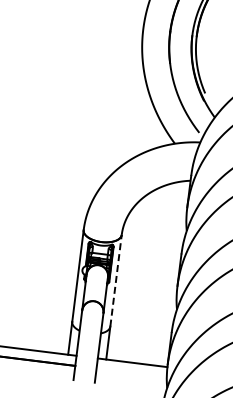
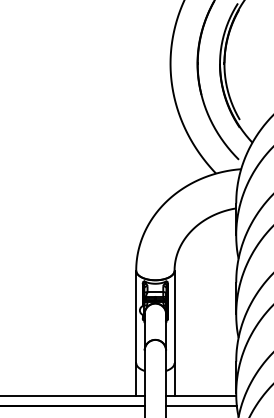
line: (116, 280) -> (174, 316), dashed -> solid
line: (131, 373) -> (201, 406), added

